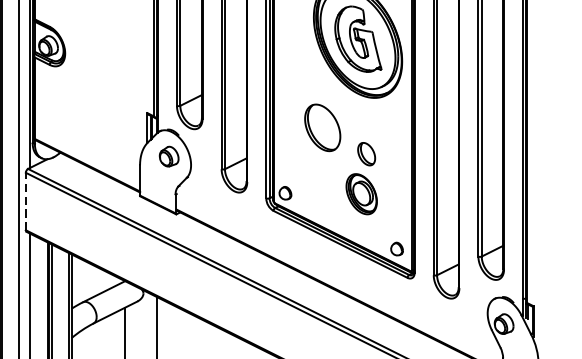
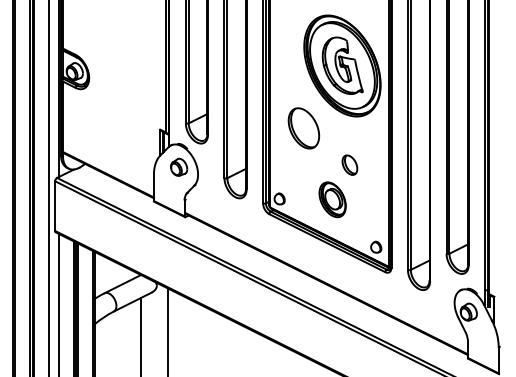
part: (322, 127) -> (303, 128), moved
part: (361, 193) -> (332, 199), moved
line: (26, 201) -> (55, 206), dashed -> solid

